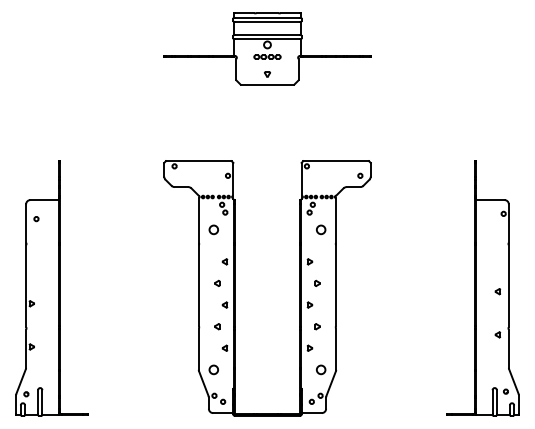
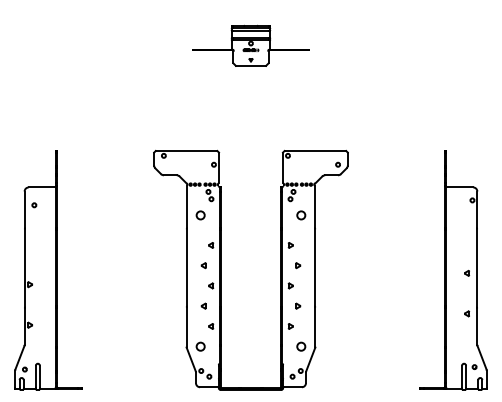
part: (267, 48) -> (251, 45), size x0.6

